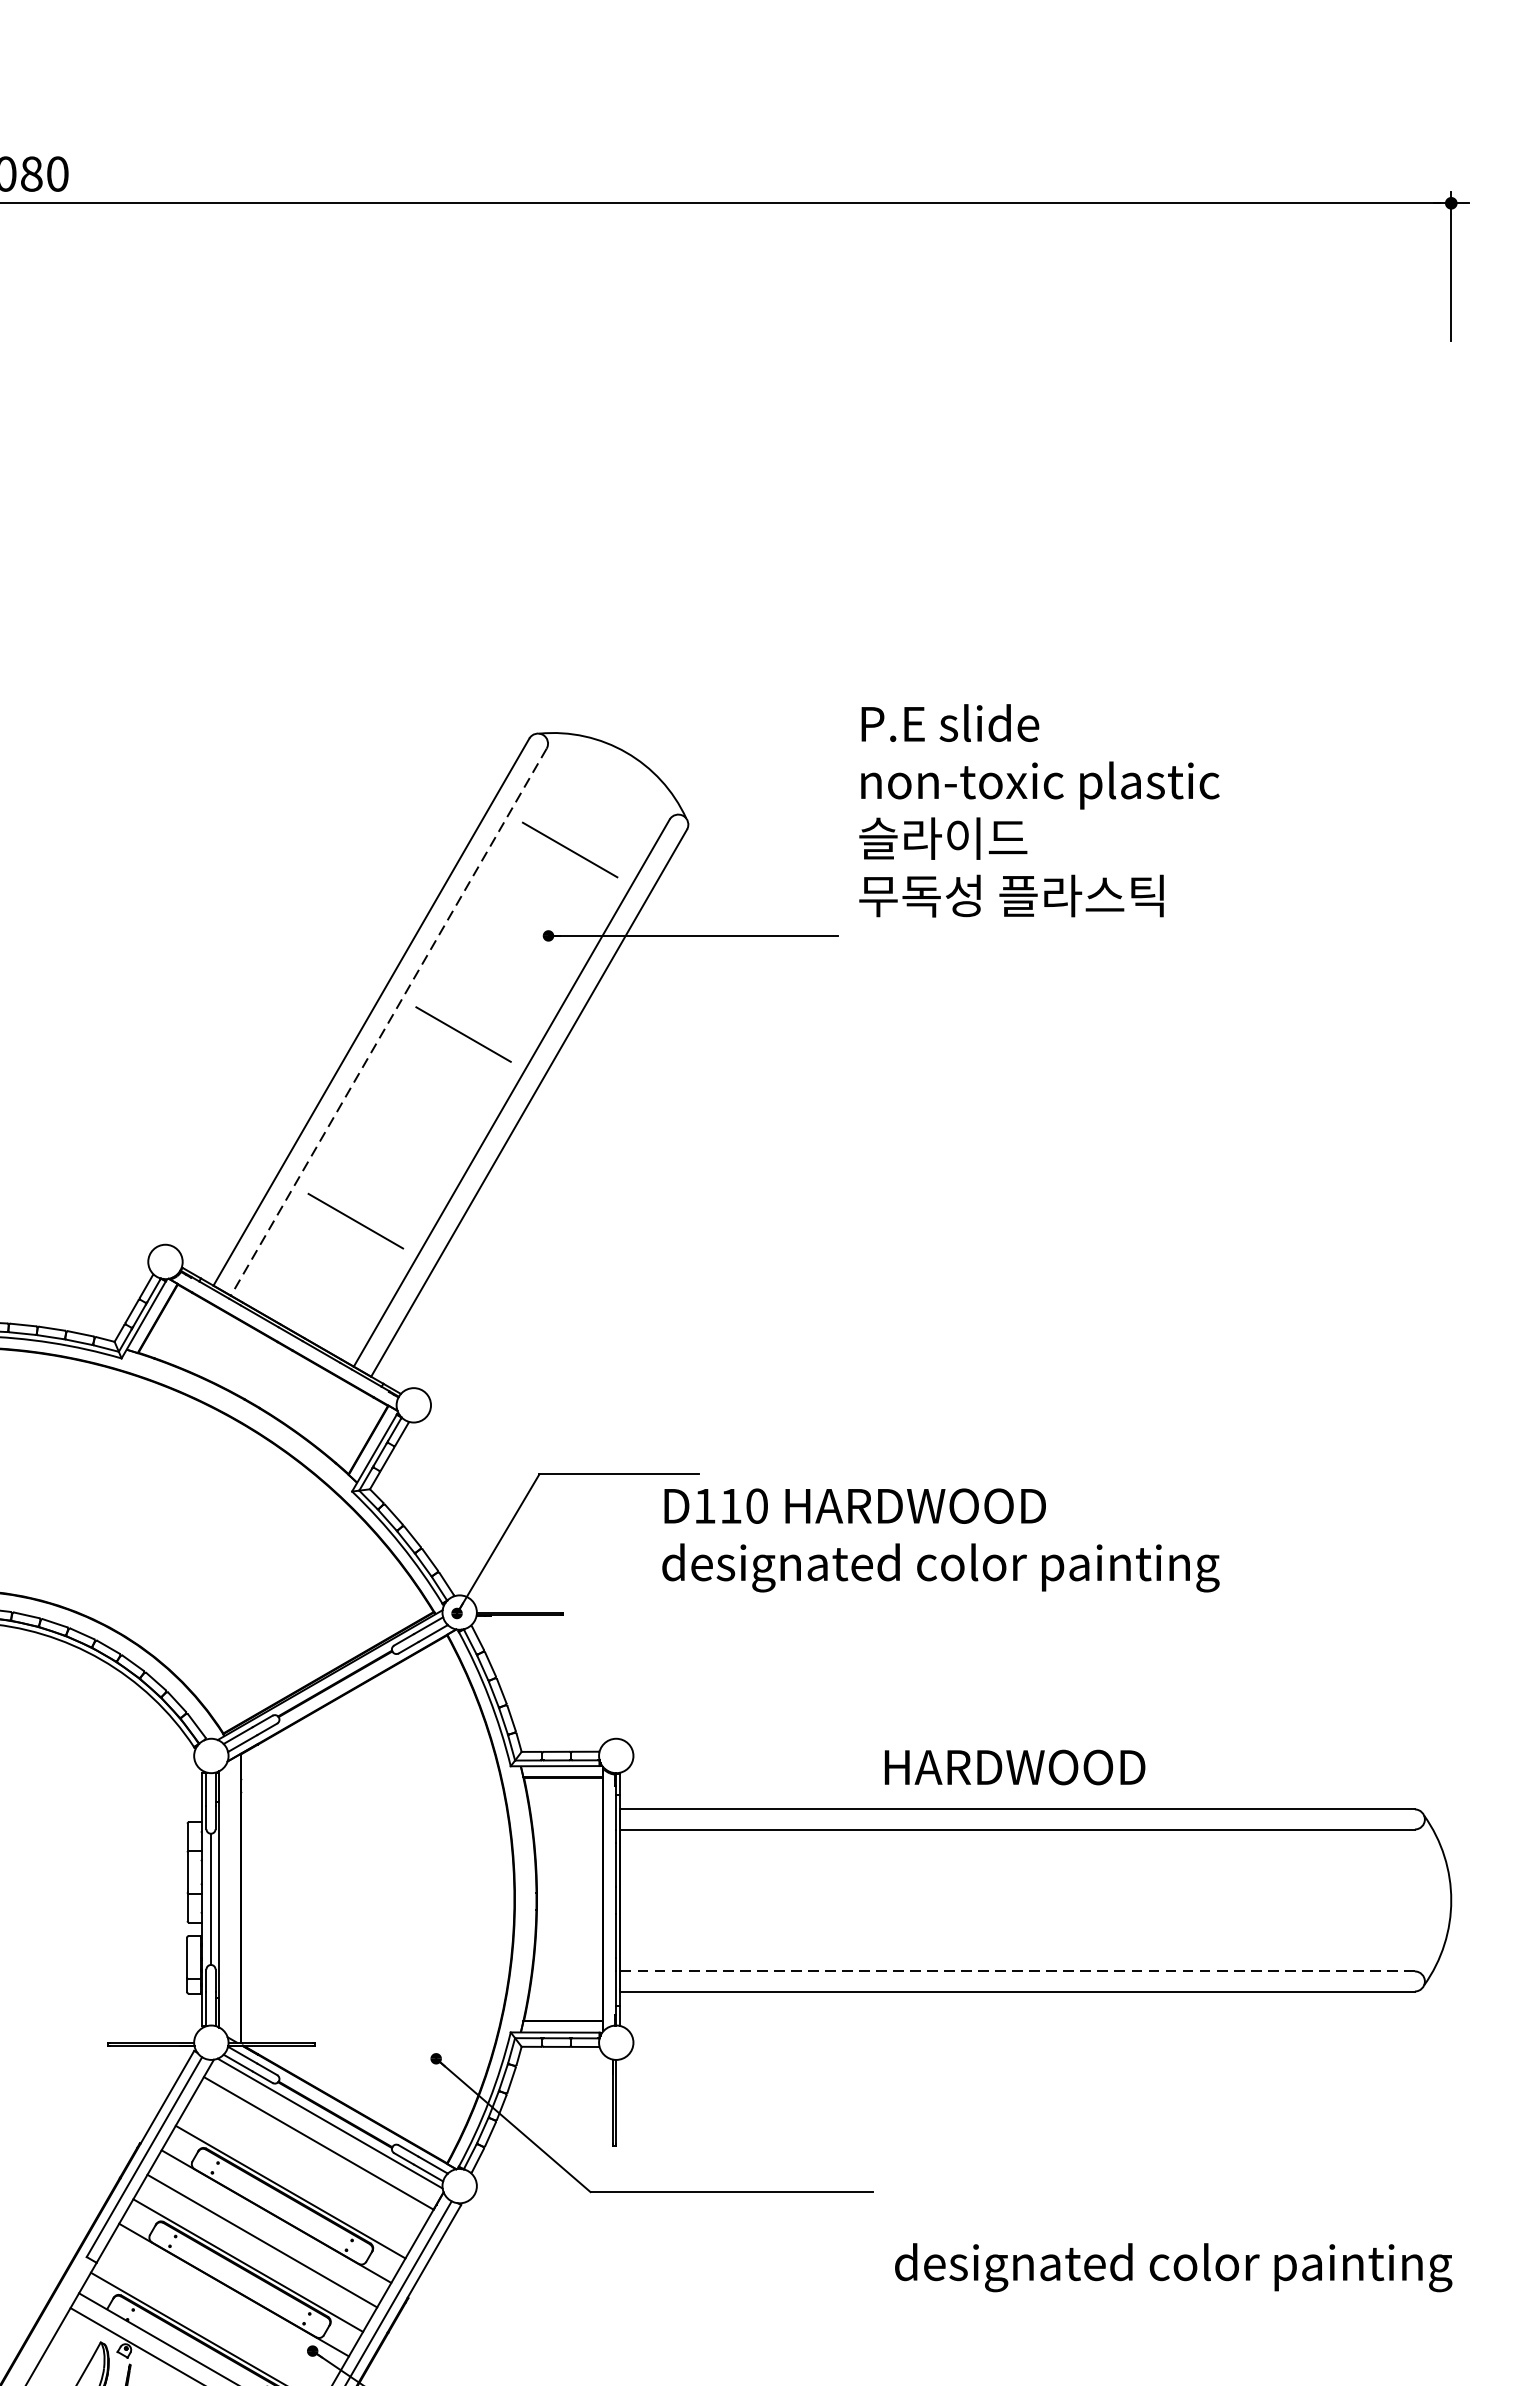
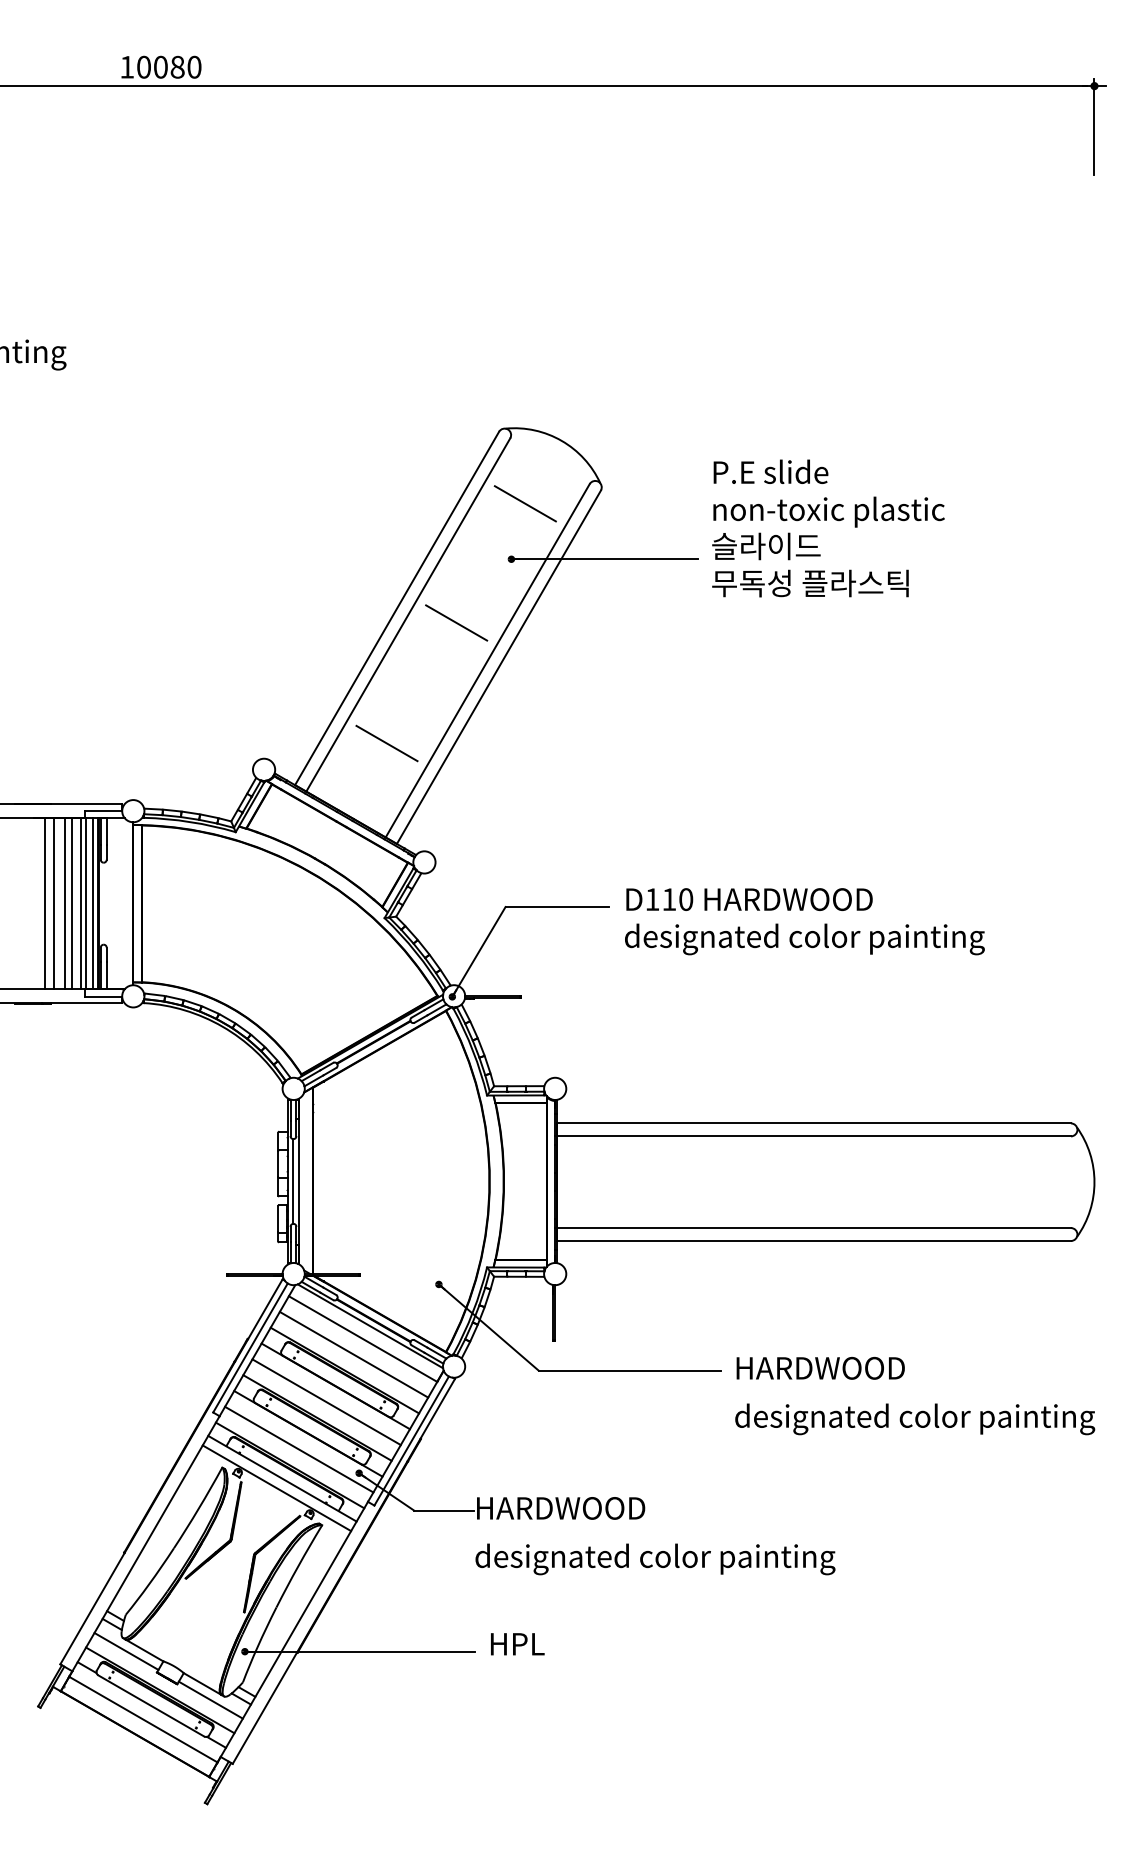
text: (1039, 810) -> (828, 528), moved
line: (389, 1022) -> (408, 615), dashed -> solid
text: (940, 1540) -> (804, 921), moved
text: (1014, 1766) -> (820, 1367), moved
line: (1017, 1972) -> (814, 1228), dashed -> solid
line: (303, 2167) -> (353, 1354), added
line: (220, 2314) -> (299, 1449), added

